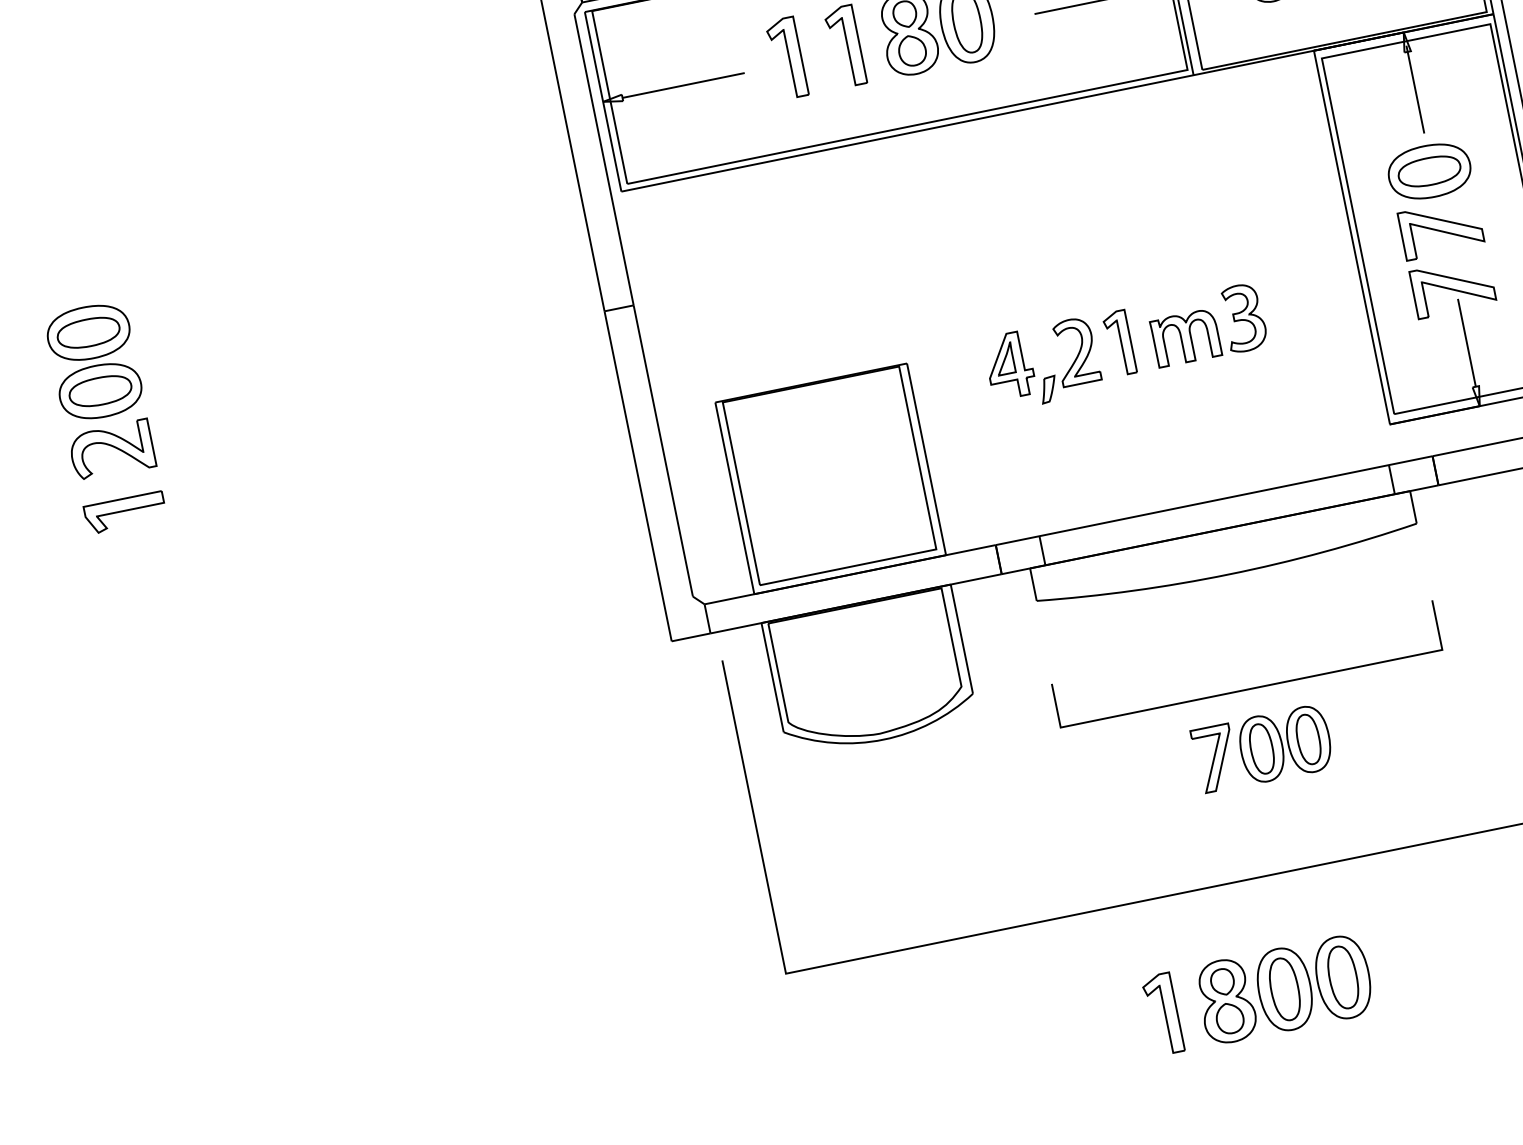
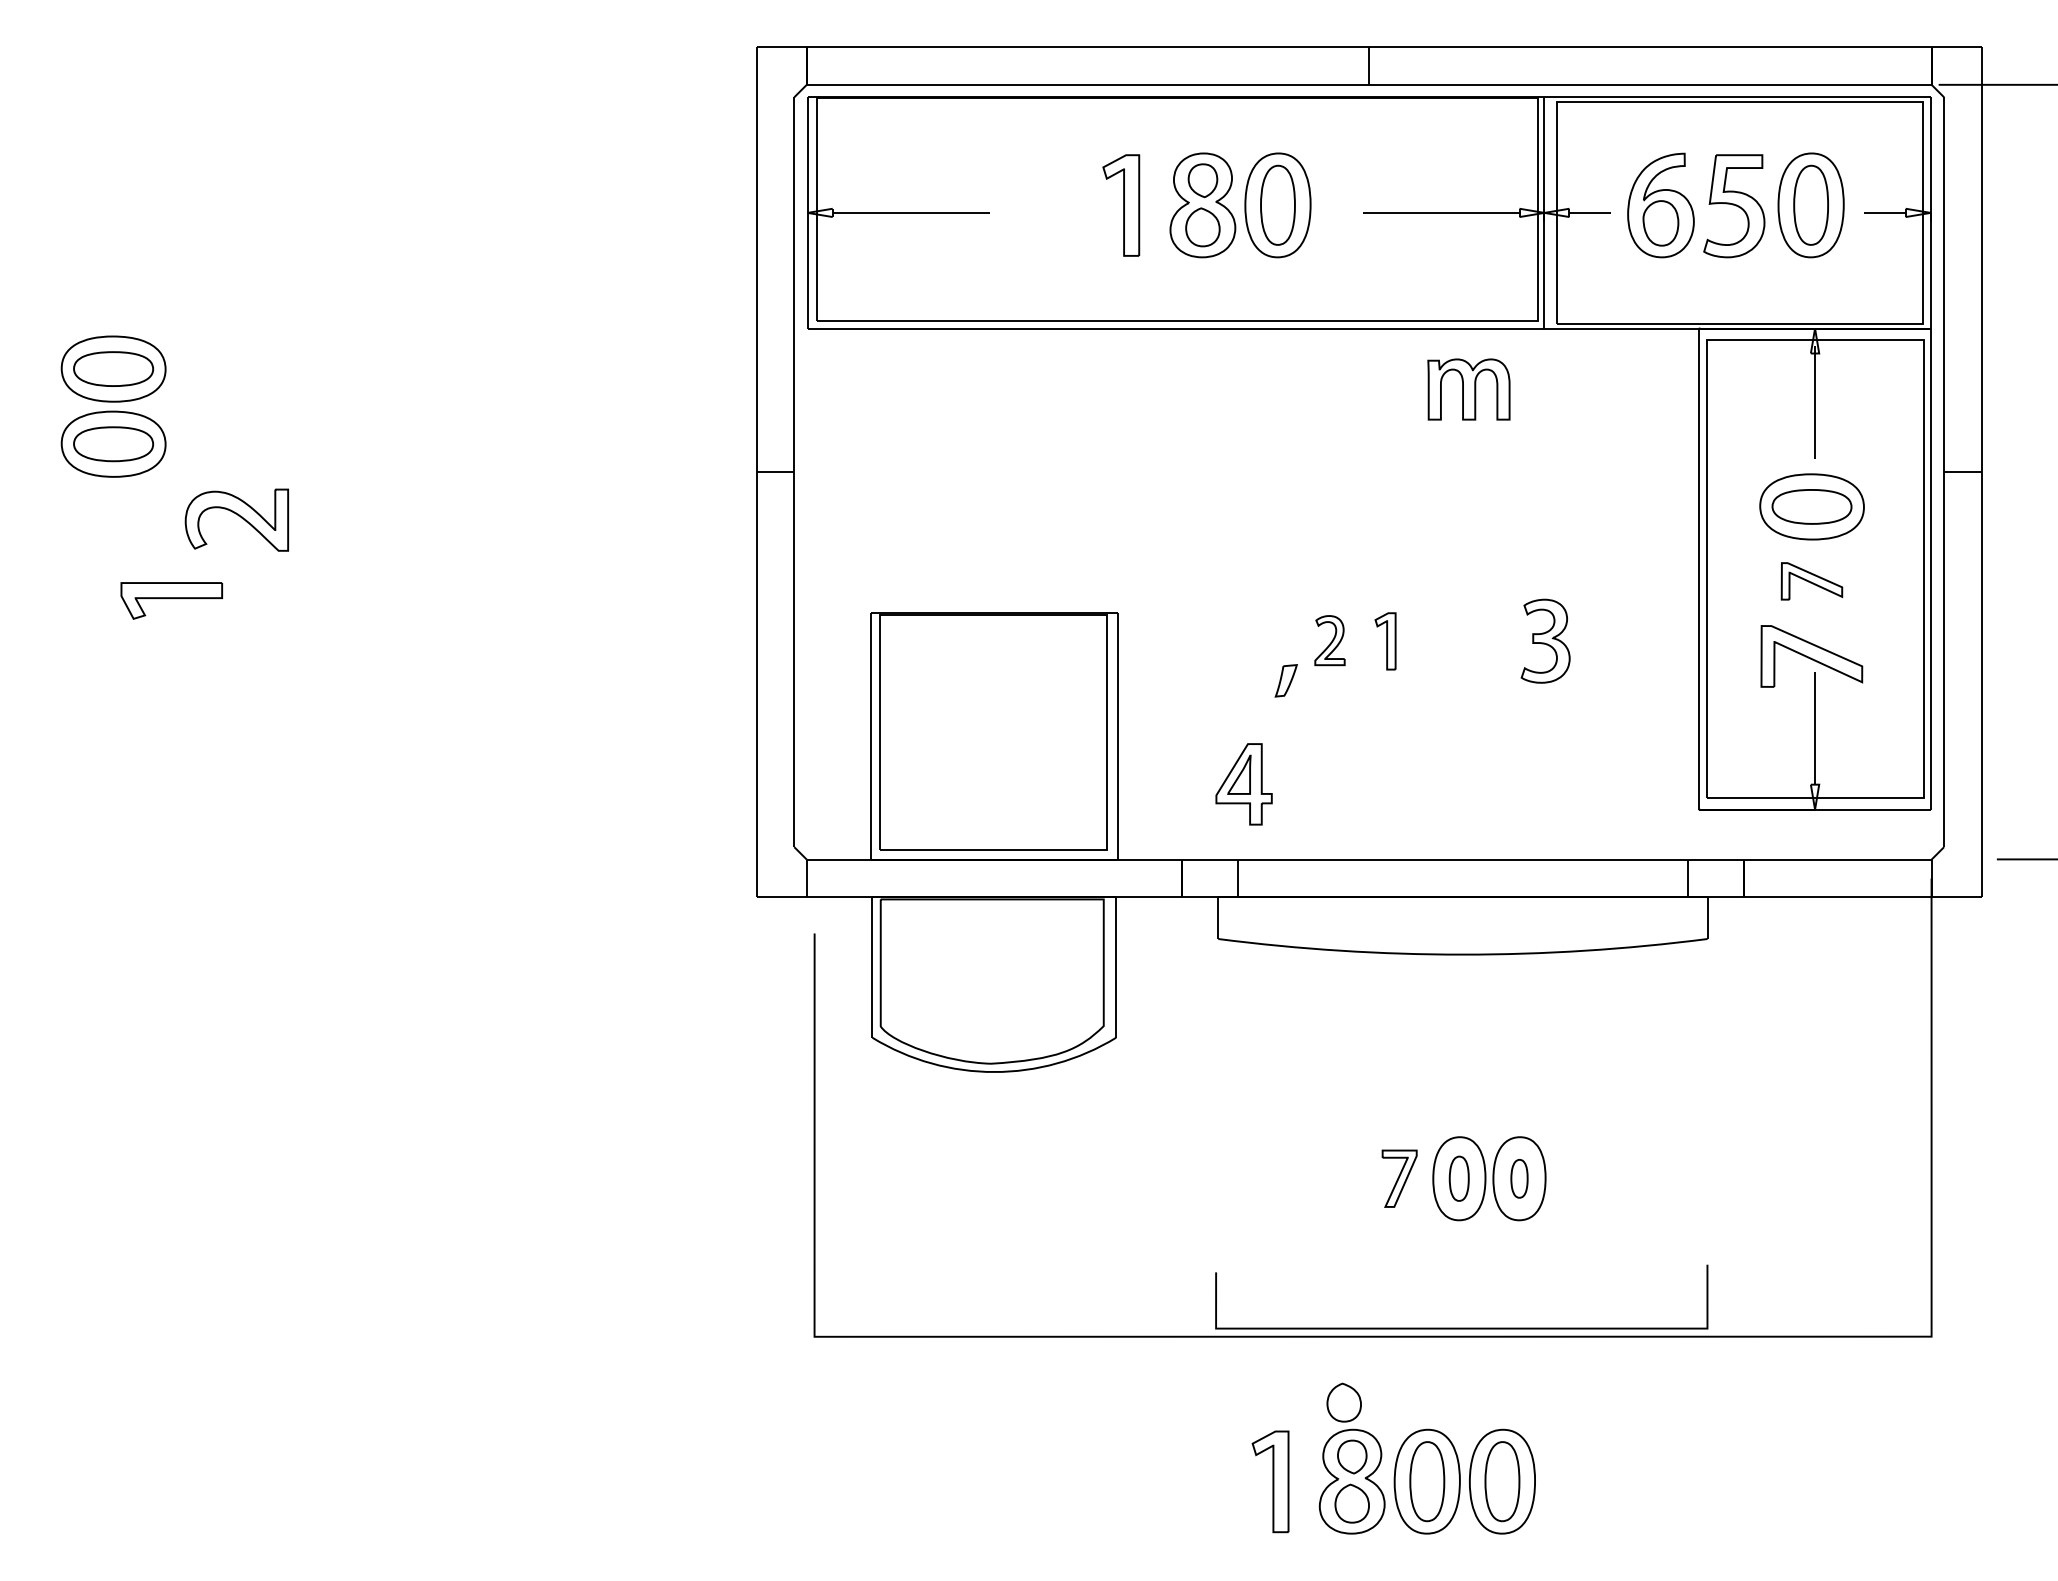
part: (786, 58) -> (1045, 205), removed
part: (1440, 229) -> (1811, 581), size x0.6
part: (1185, 338) -> (1468, 389), moved
part: (1119, 343) -> (1385, 641), size x0.7
part: (1075, 351) -> (1329, 640), size x0.6
part: (1009, 365) -> (1243, 784), moved
part: (111, 449) -> (236, 519), moved
part: (125, 512) -> (171, 600), moved
curve: (1251, 687) -> (1461, 1327), moved
part: (1308, 739) -> (1519, 1178), size x0.6
part: (1261, 748) -> (1458, 1178), size x0.7
part: (1215, 758) -> (1399, 1178), size x0.7
part: (1207, 941) -> (1343, 1402), added

